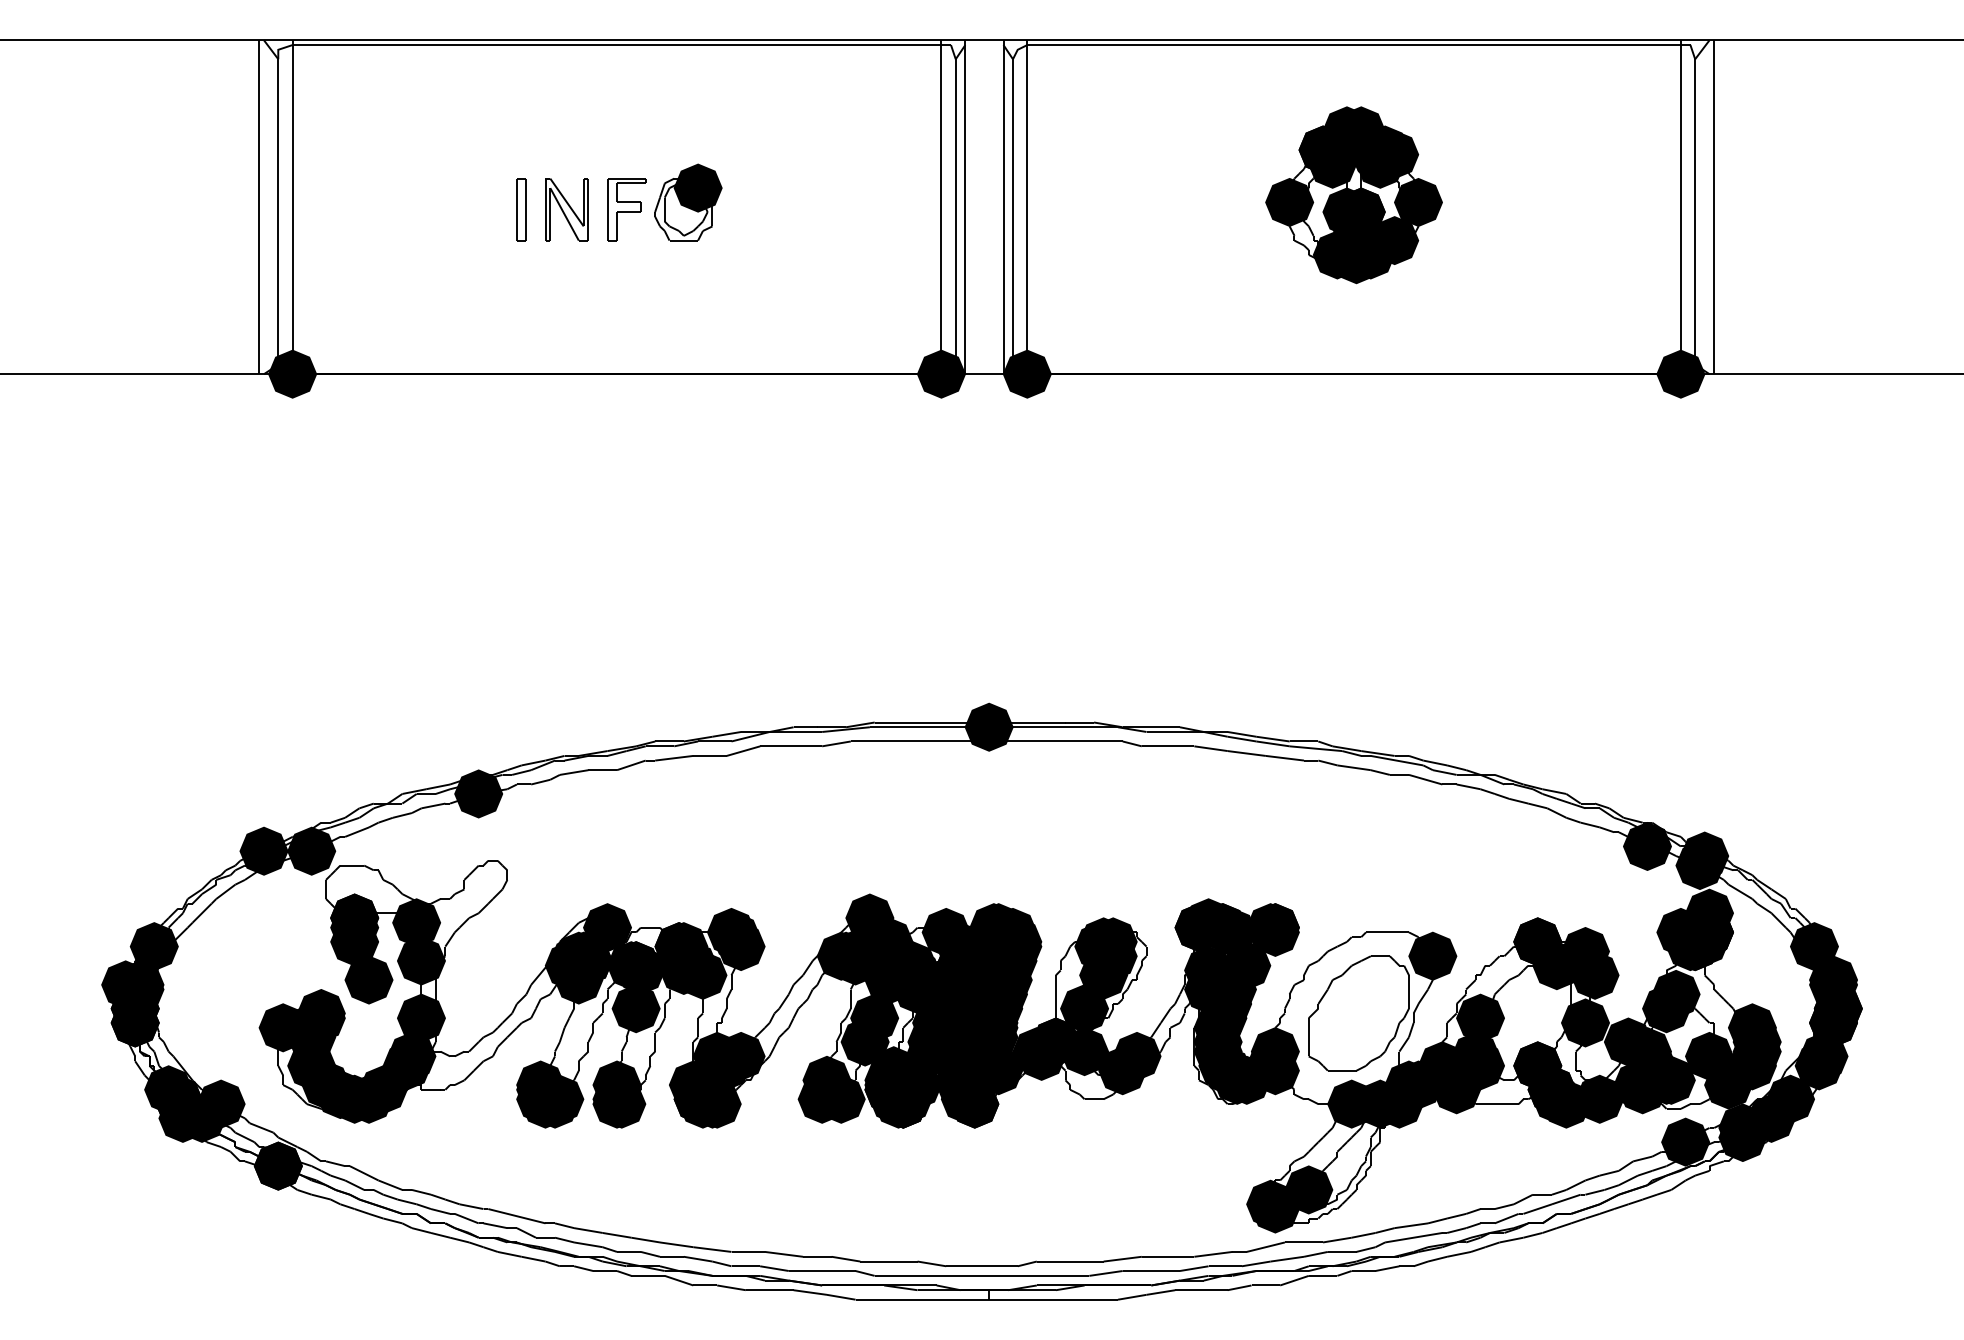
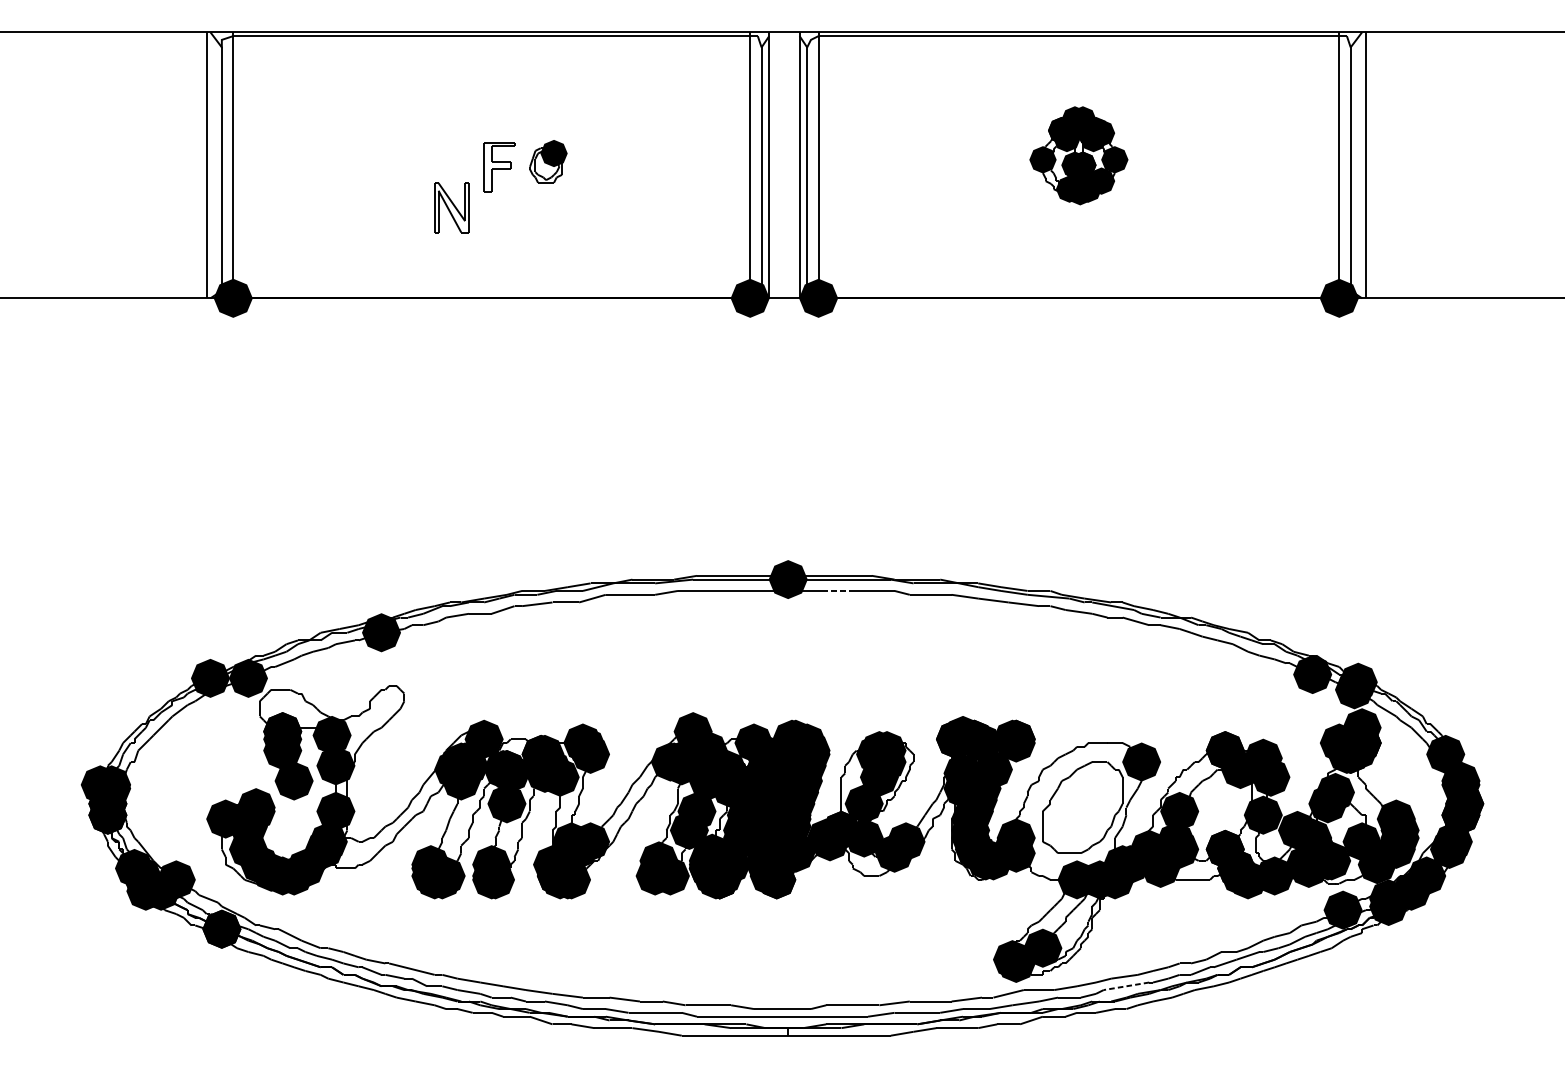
part: (1353, 195) -> (1078, 155), size x0.7
part: (688, 202) -> (548, 161), size x0.7
part: (521, 209) -> (415, 167), removed
part: (566, 209) -> (451, 207), moved
line: (1051, 741) -> (837, 590), solid -> dashed
fill: (153, 946) -> (122, 754), removed
line: (1413, 1237) -> (1126, 986), solid -> dashed

